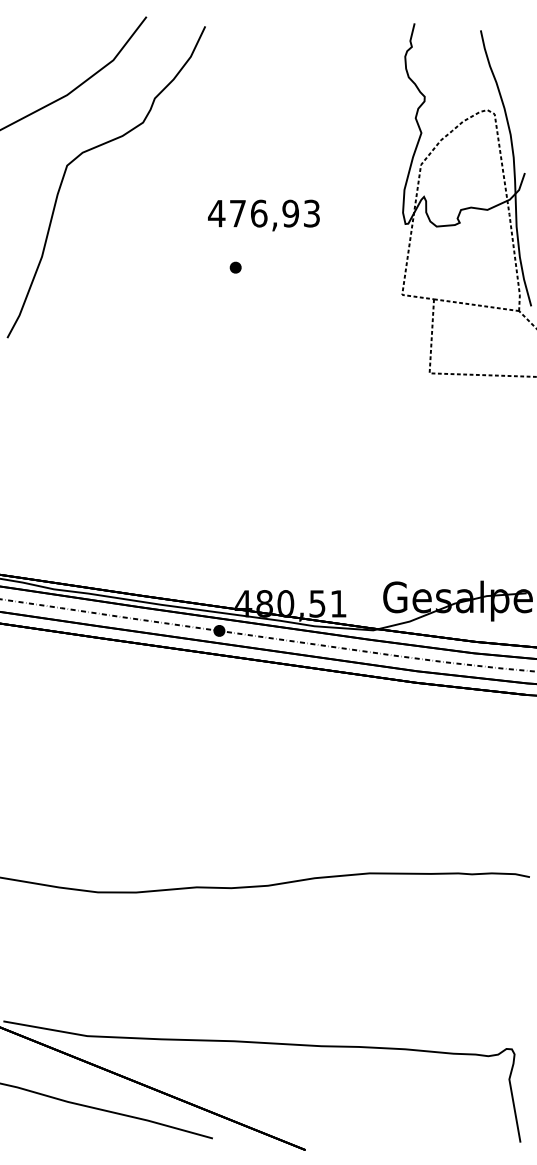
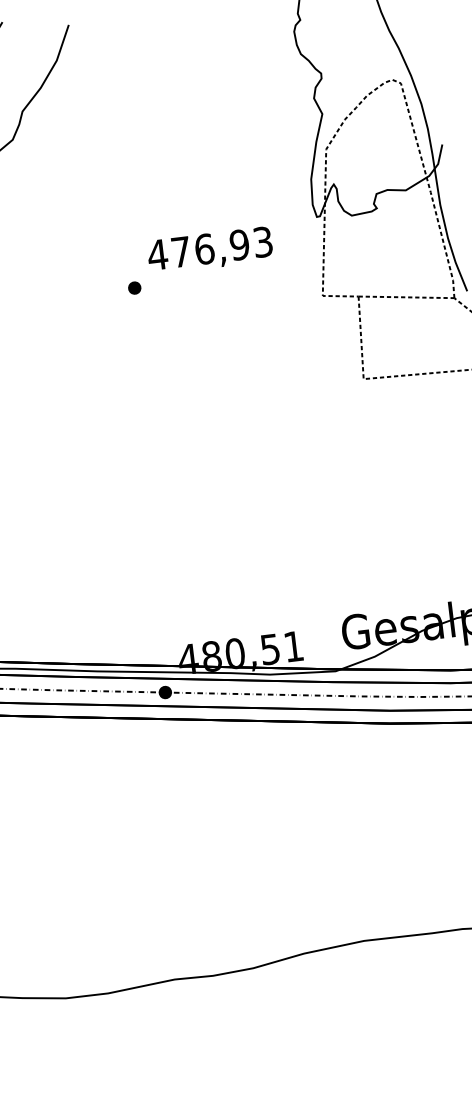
text: (263, 215) -> (209, 250), moved

